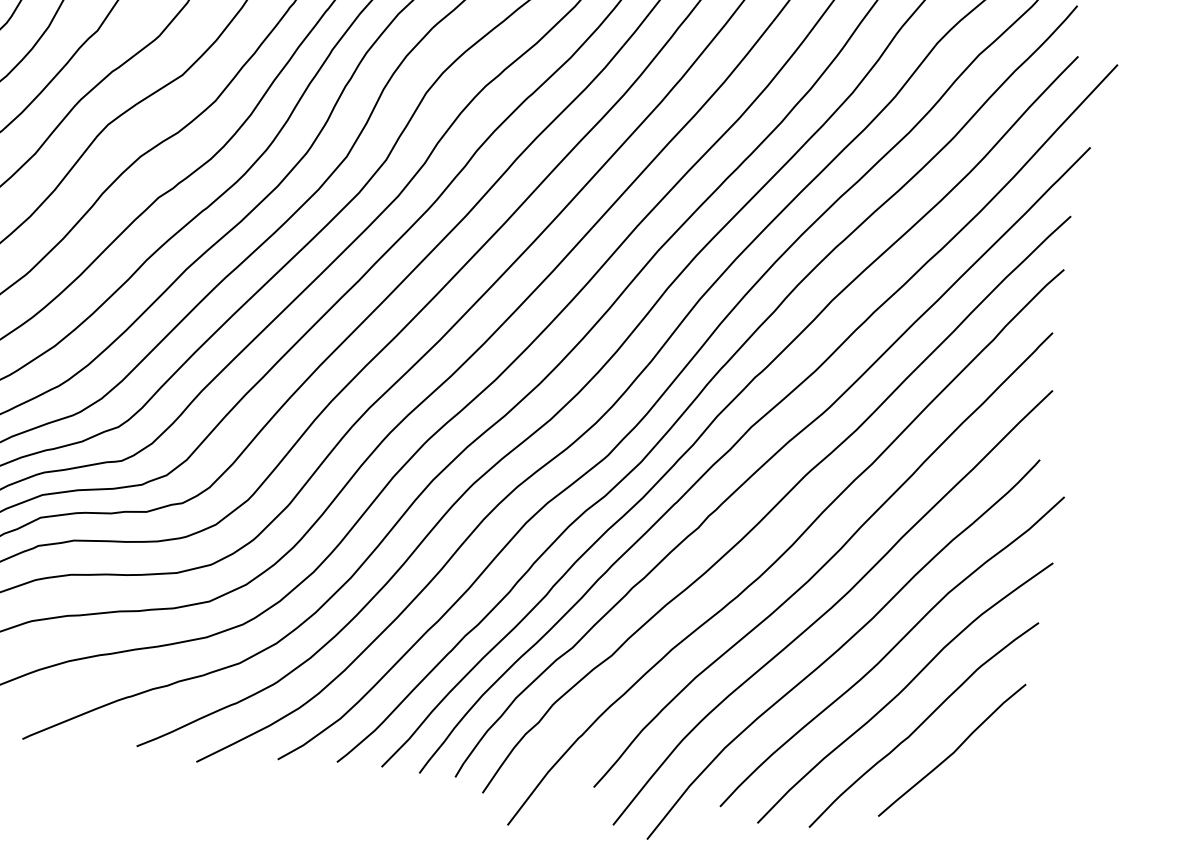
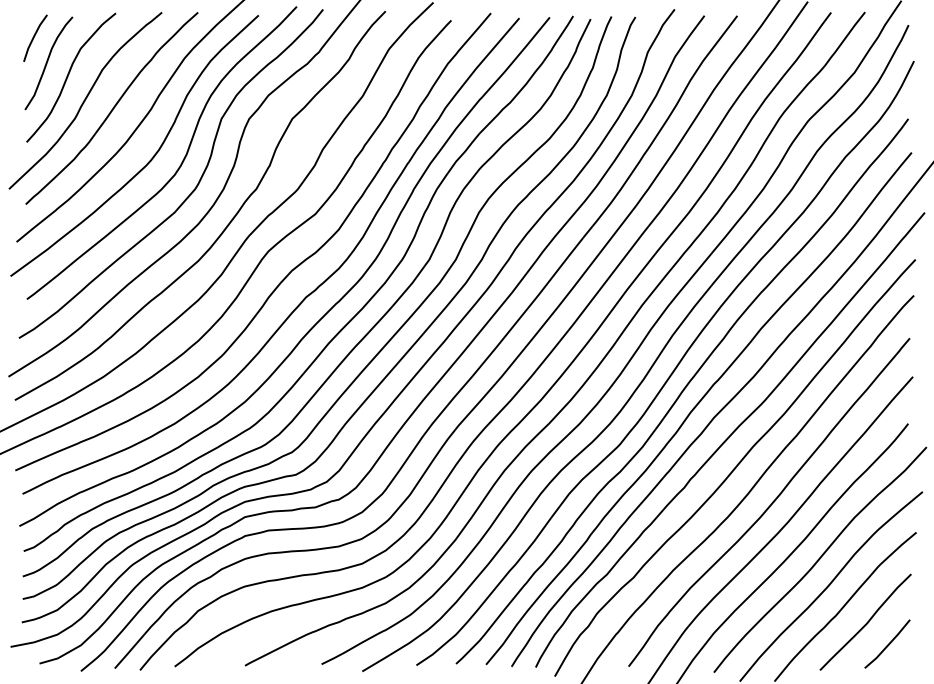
line: (983, 784) -> (888, 643), added

